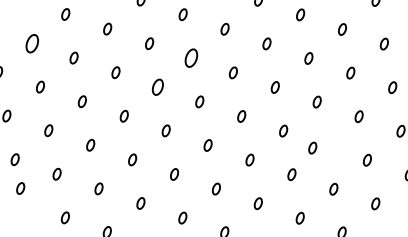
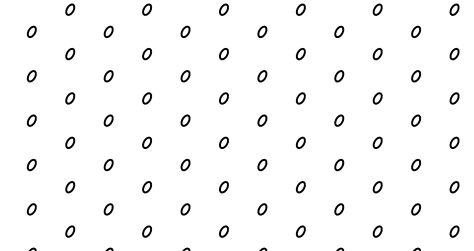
part: (31, 43) -> (108, 31), size x0.62
part: (191, 58) -> (262, 76), size x0.62
part: (157, 87) -> (223, 98), size x0.71
part: (312, 148) -> (377, 187), moved
part: (21, 188) -> (70, 187), moved

